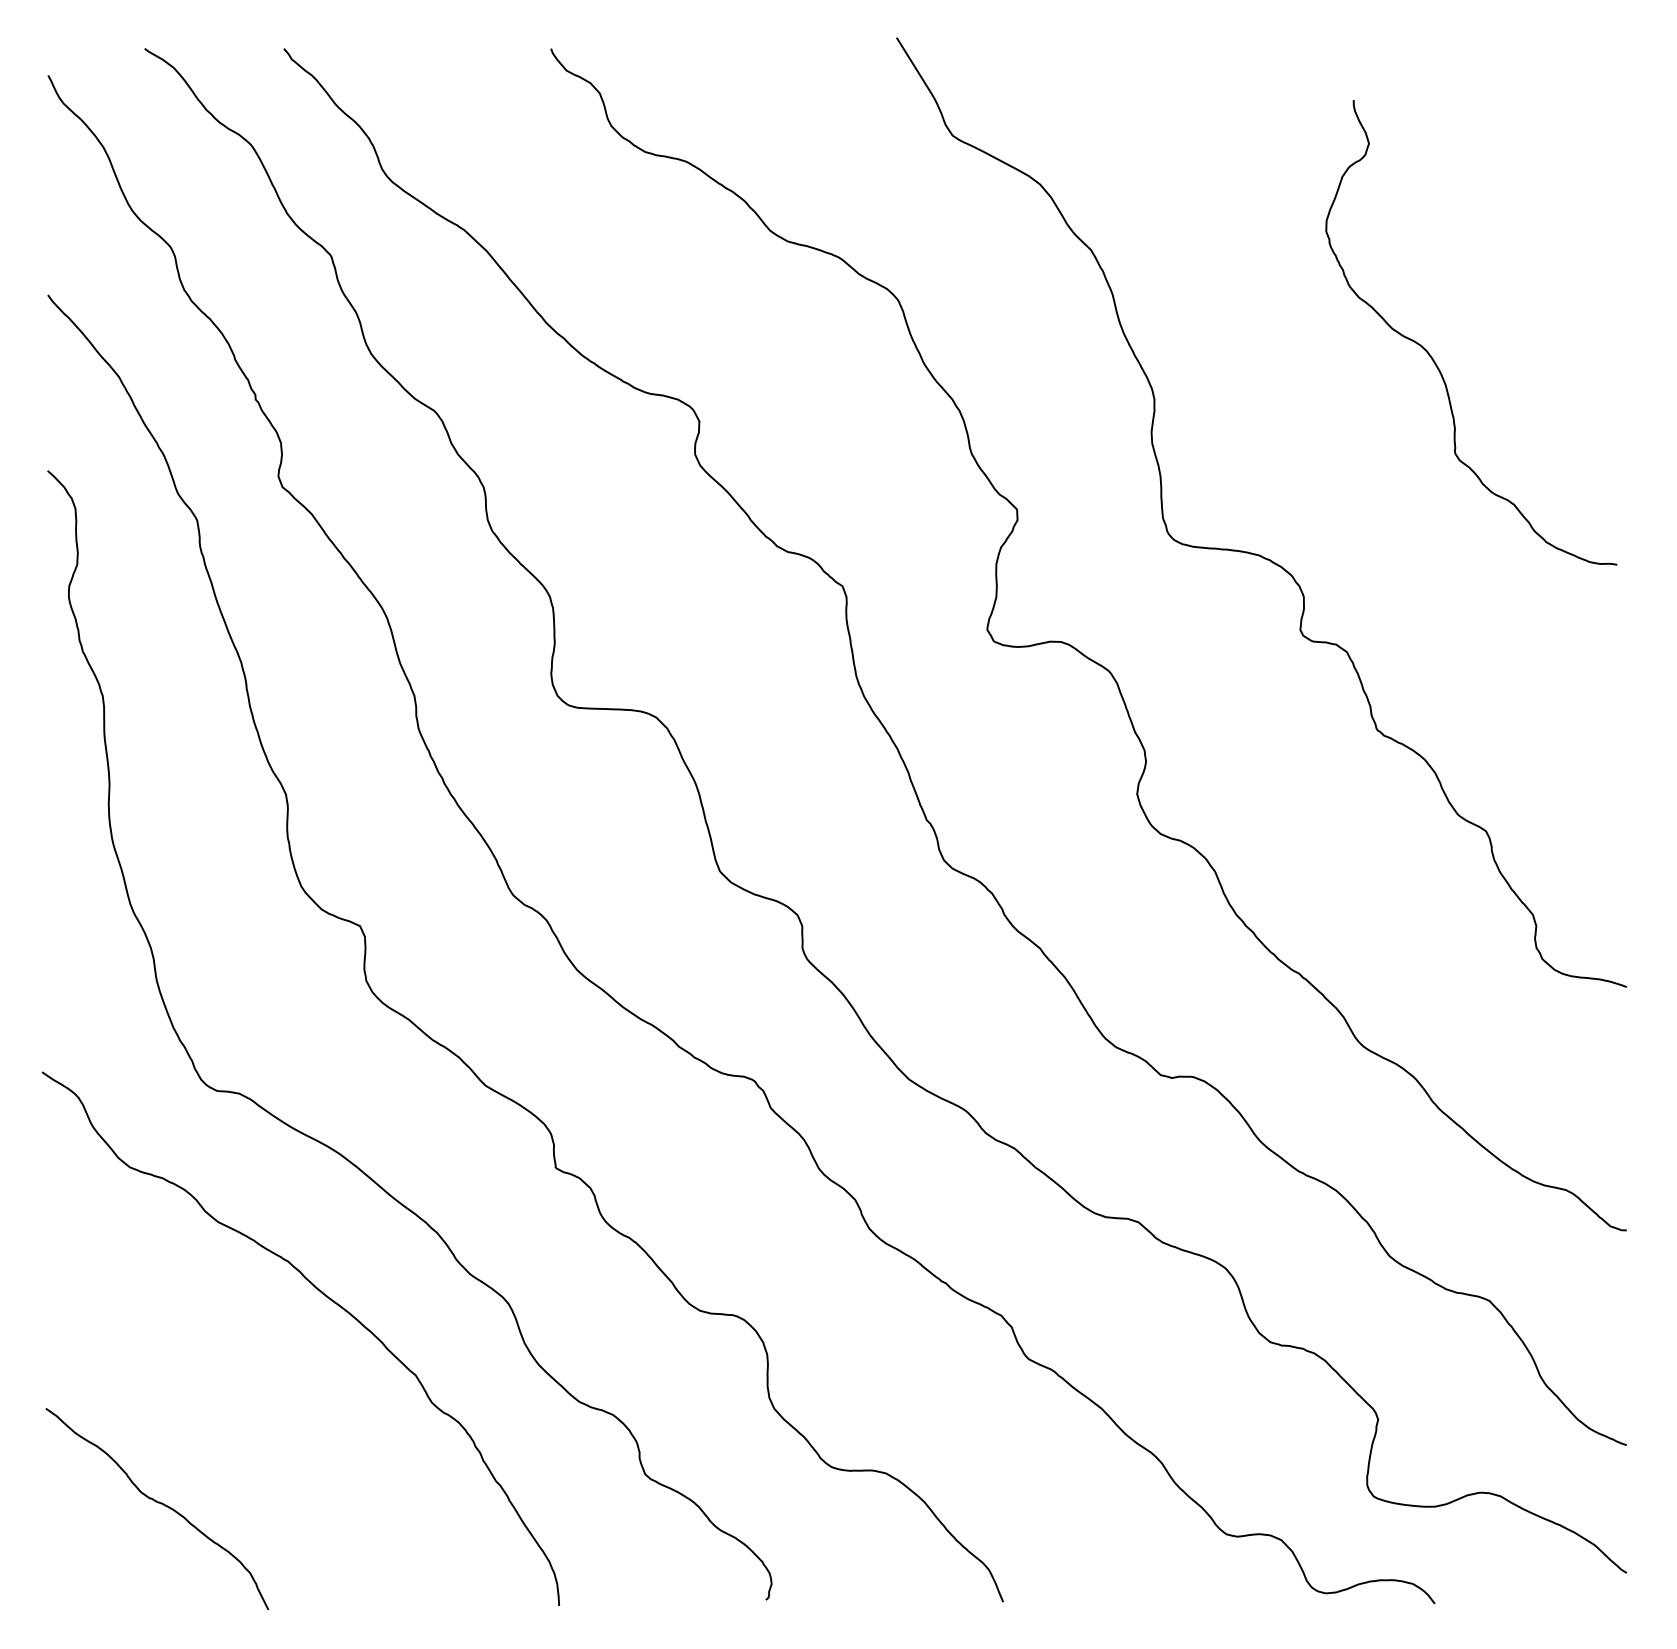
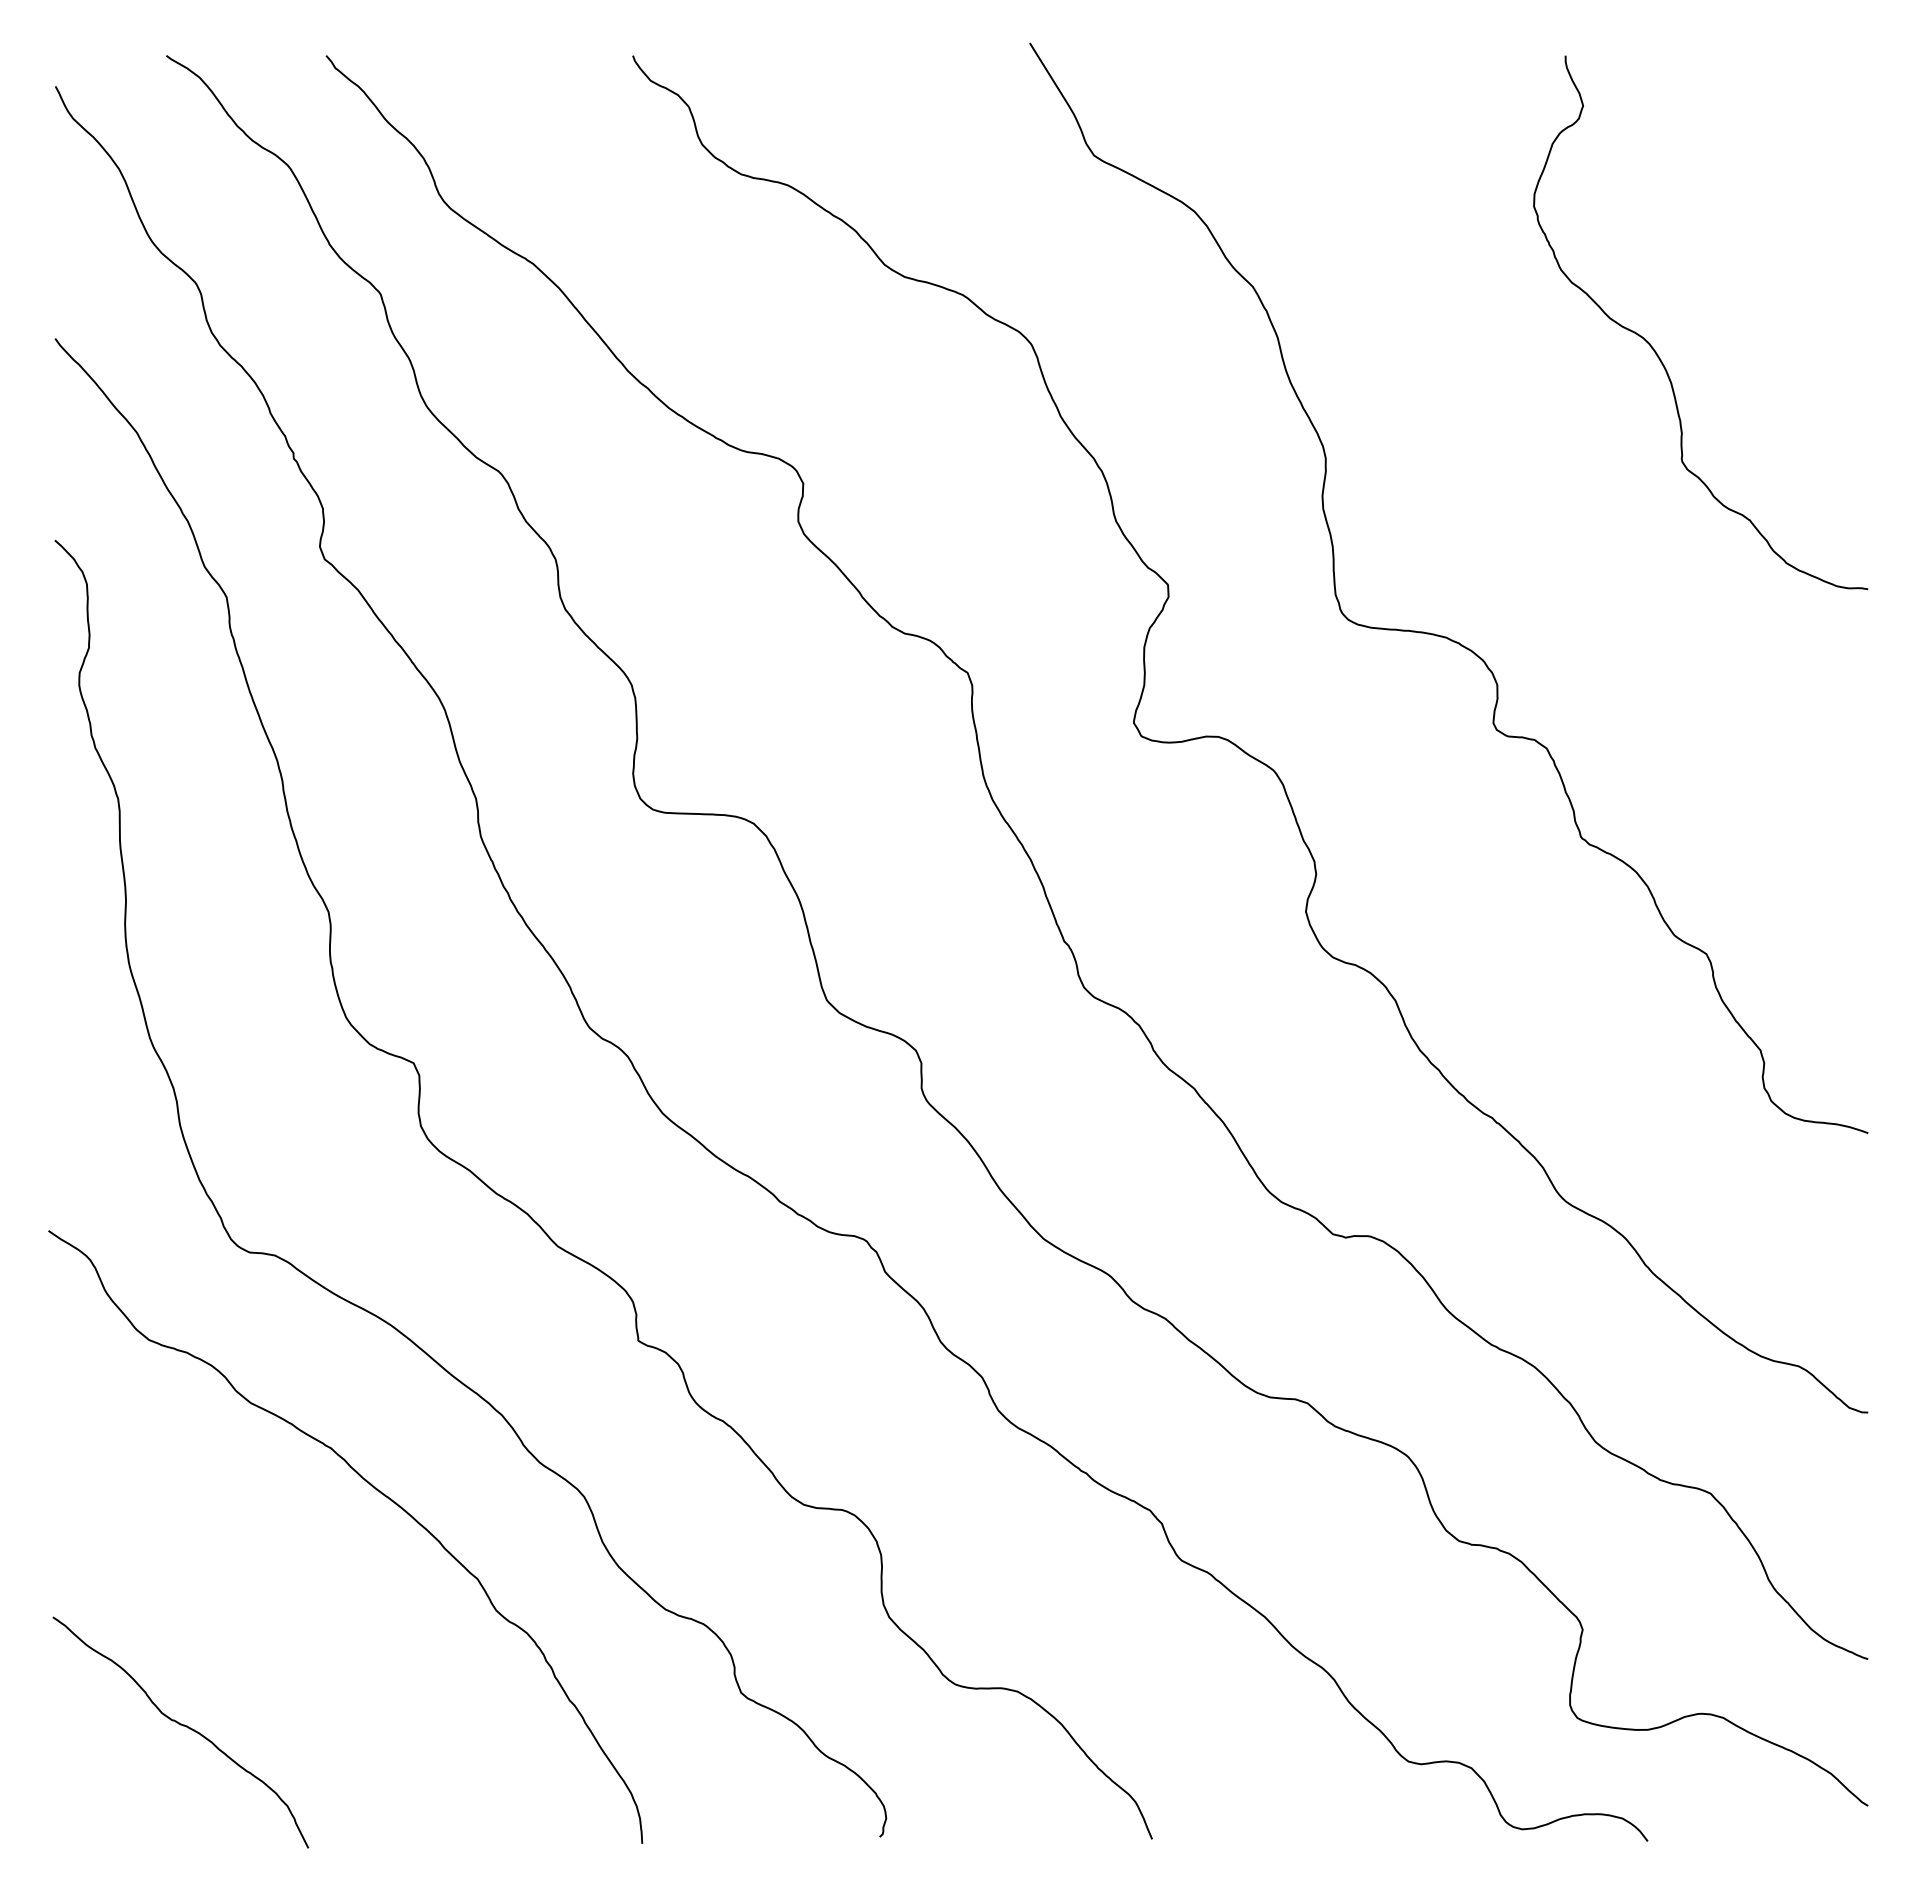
curve: (1432, 357) -> (1656, 351), moved

